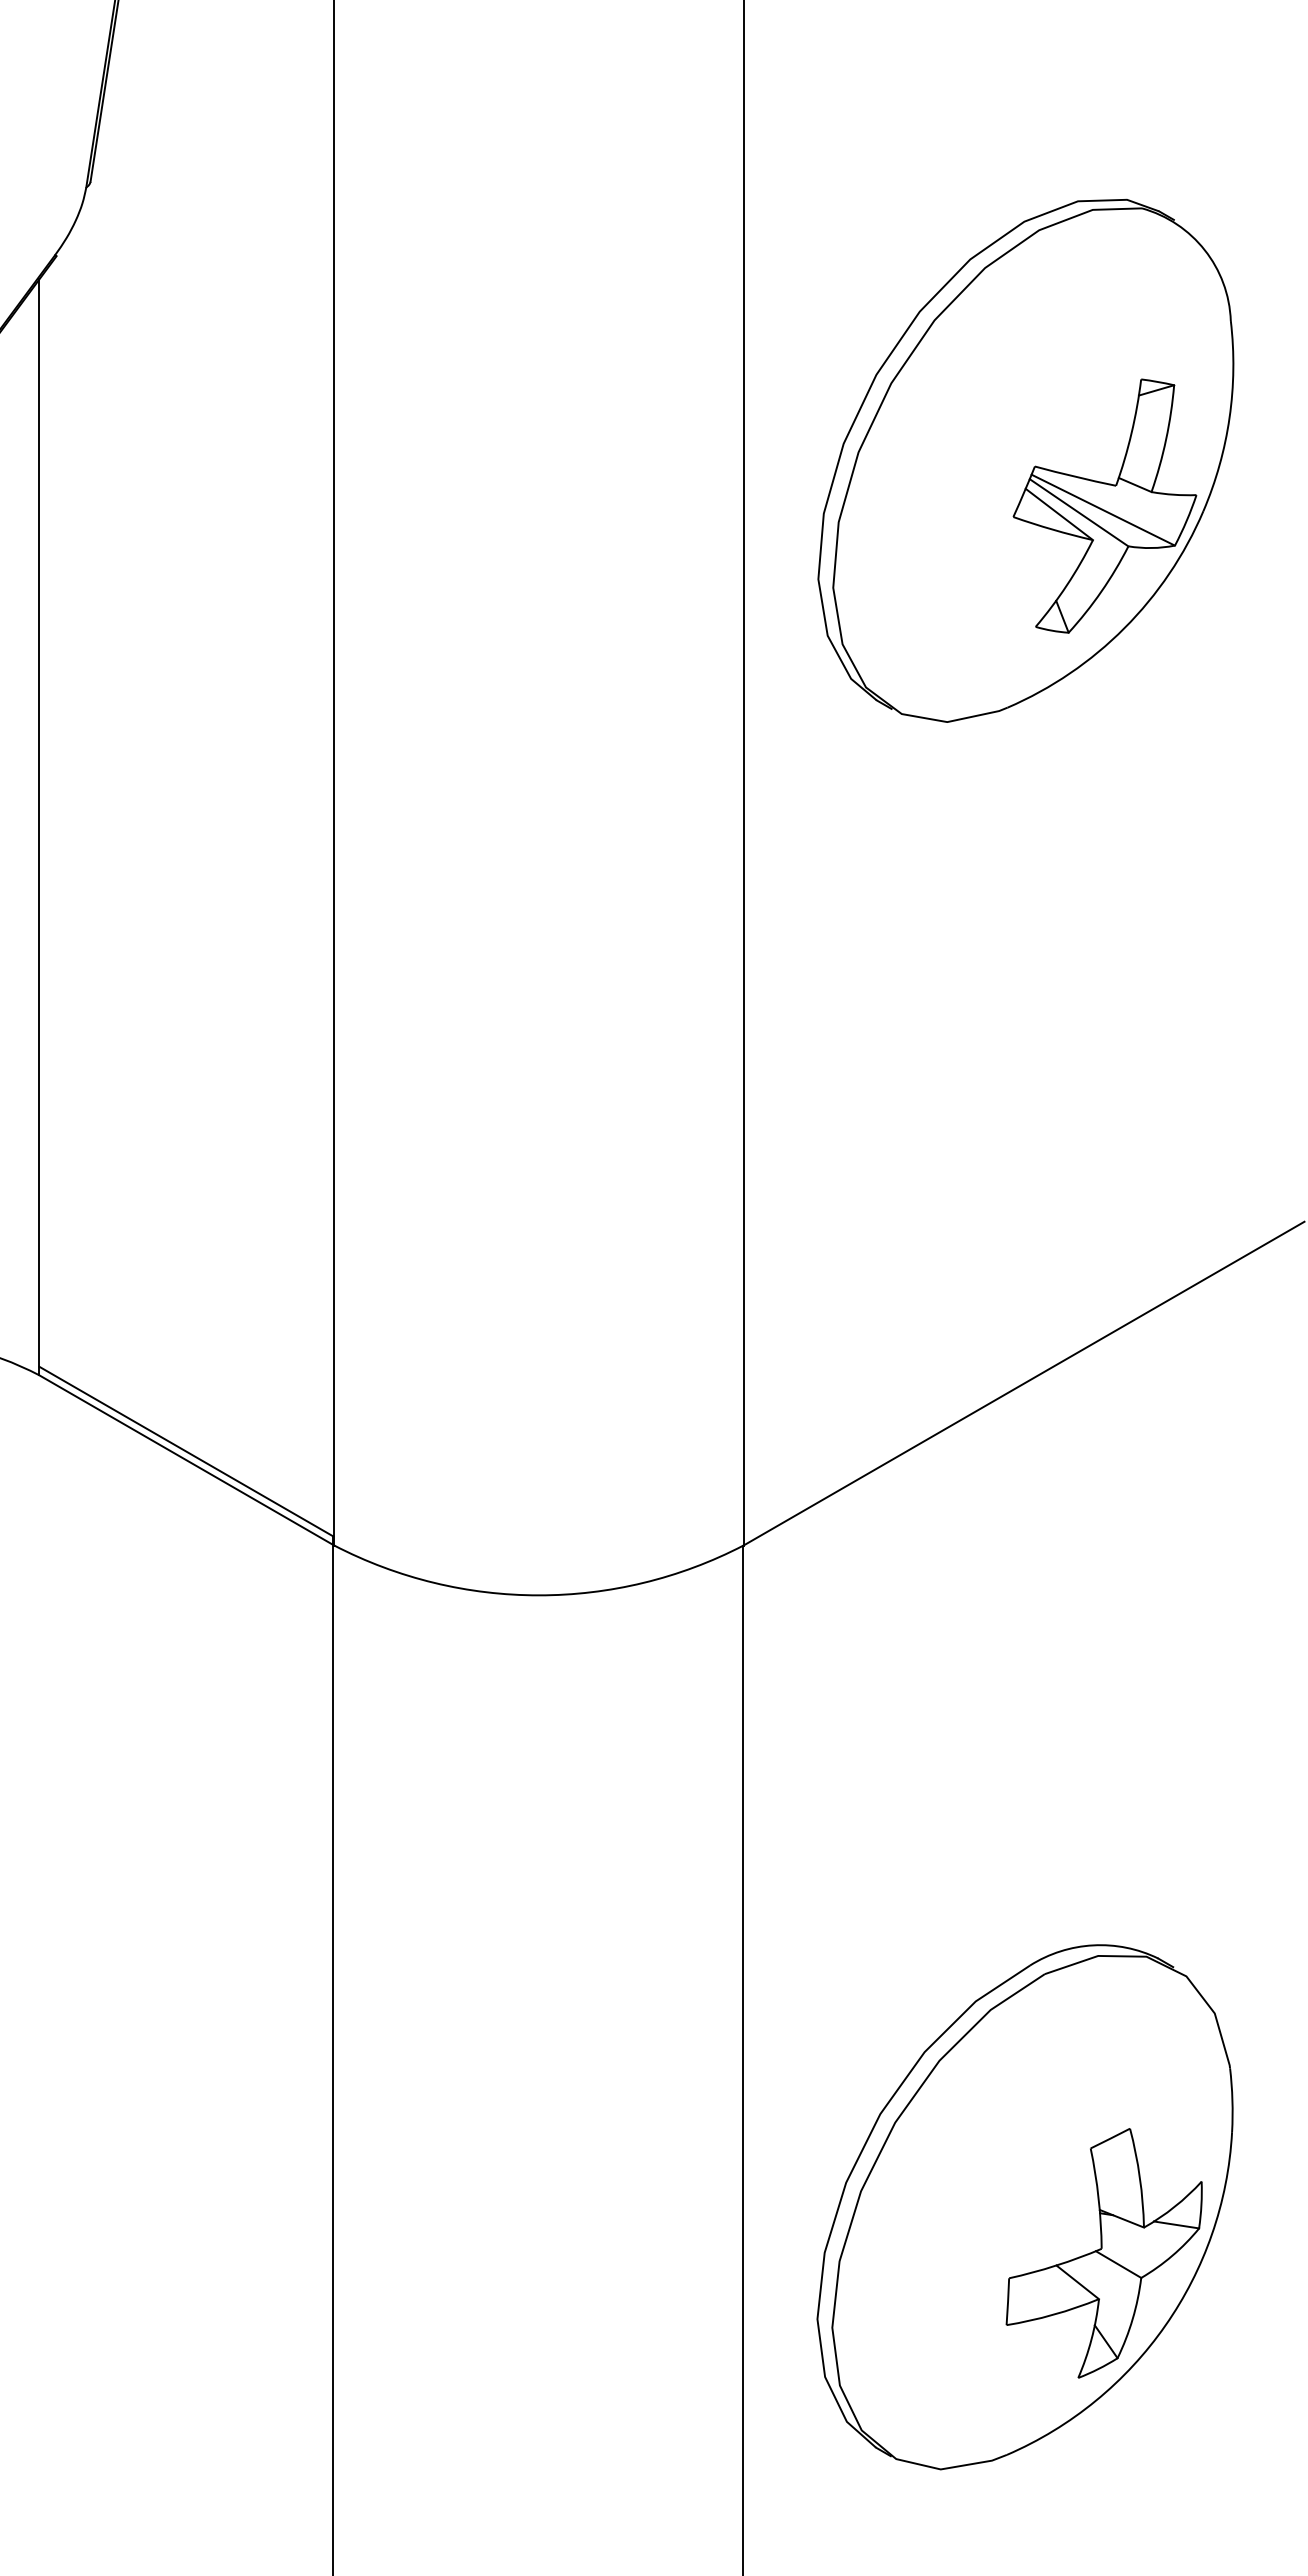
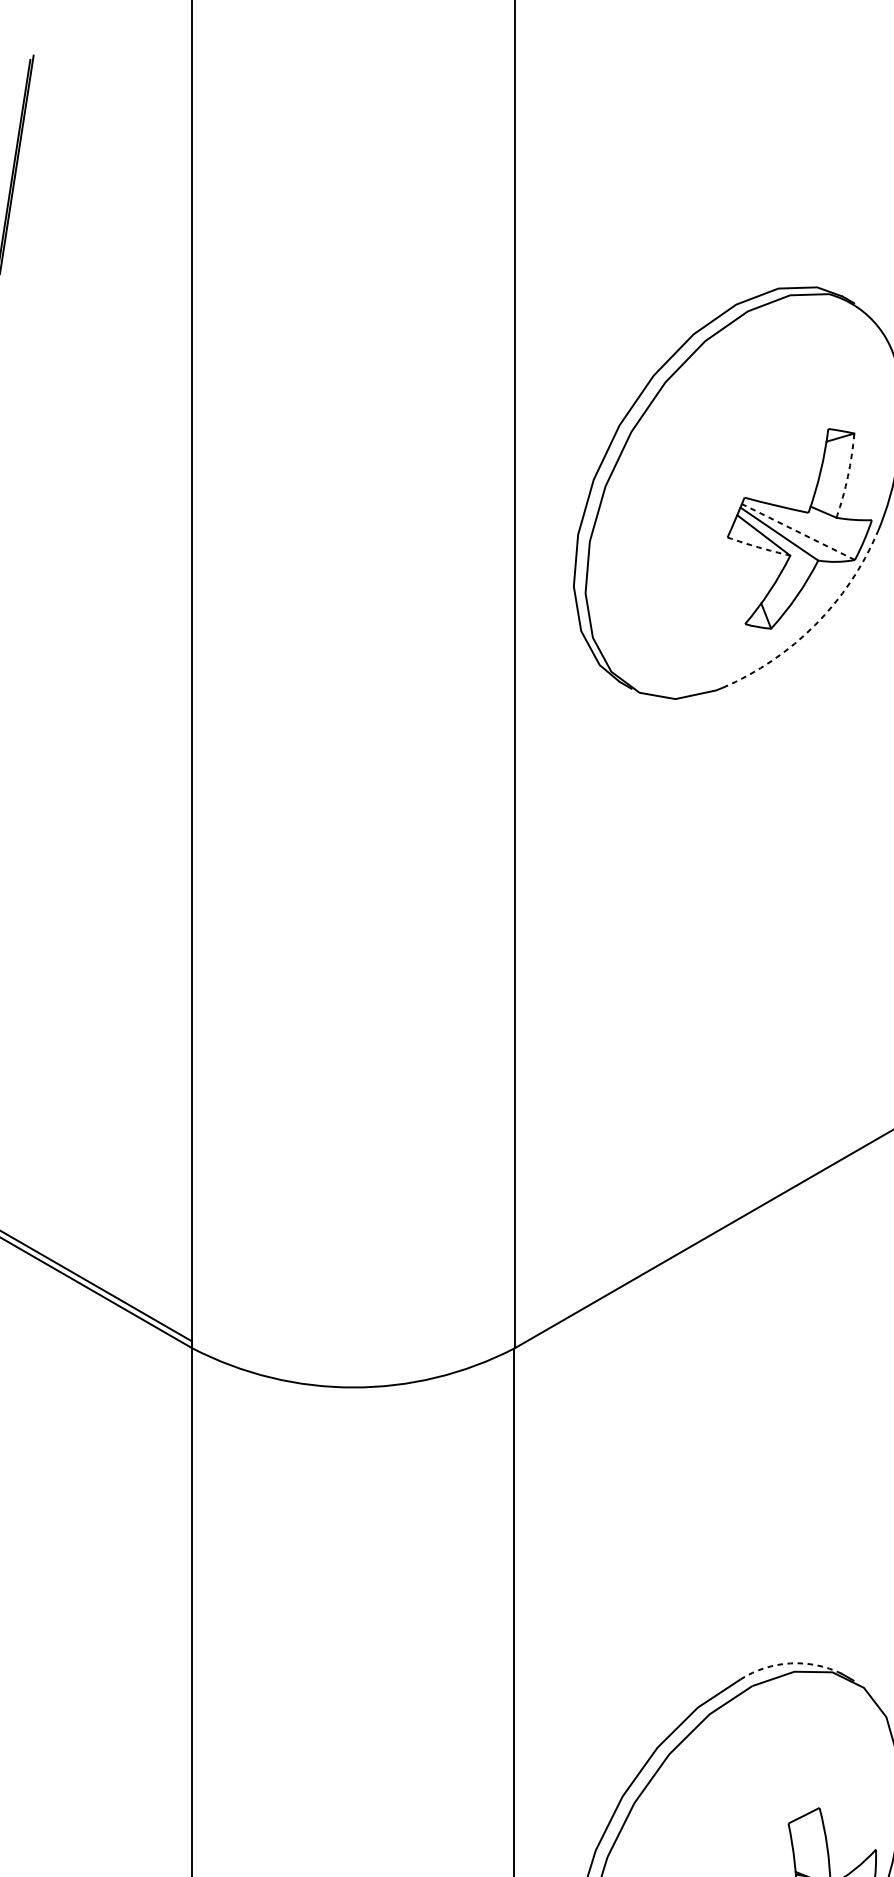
arc: (1166, 439) -> (848, 476), solid -> dashed
line: (1103, 510) -> (798, 532), solid -> dashed
arc: (1052, 529) -> (758, 547), solid -> dashed
arc: (1124, 628) -> (815, 625), solid -> dashed
arc: (1093, 1945) -> (790, 1663), solid -> dashed

